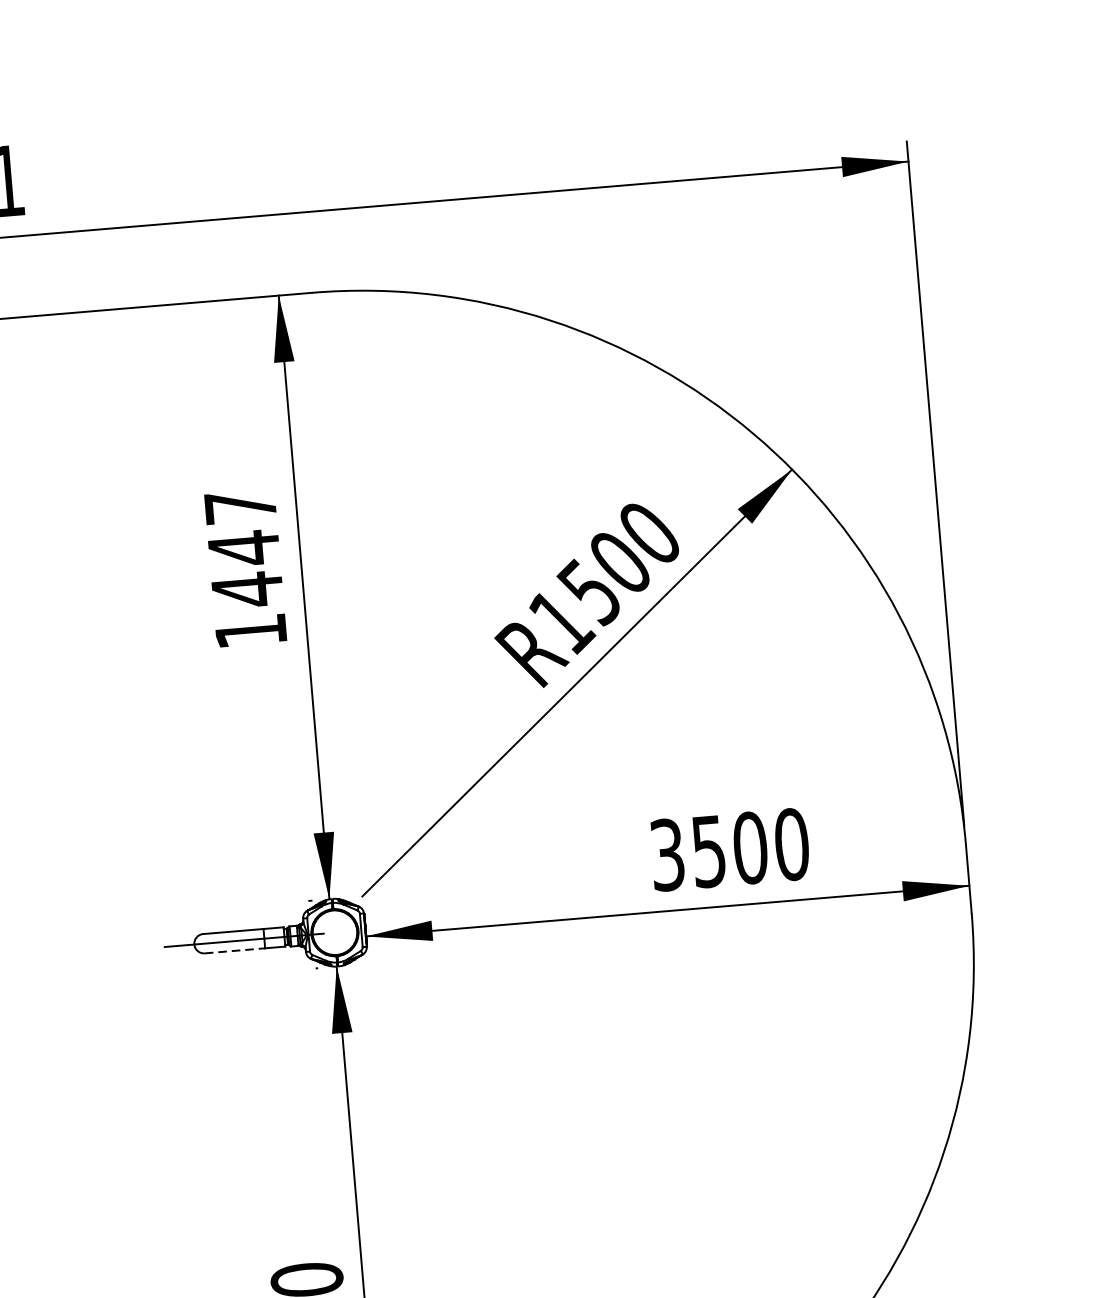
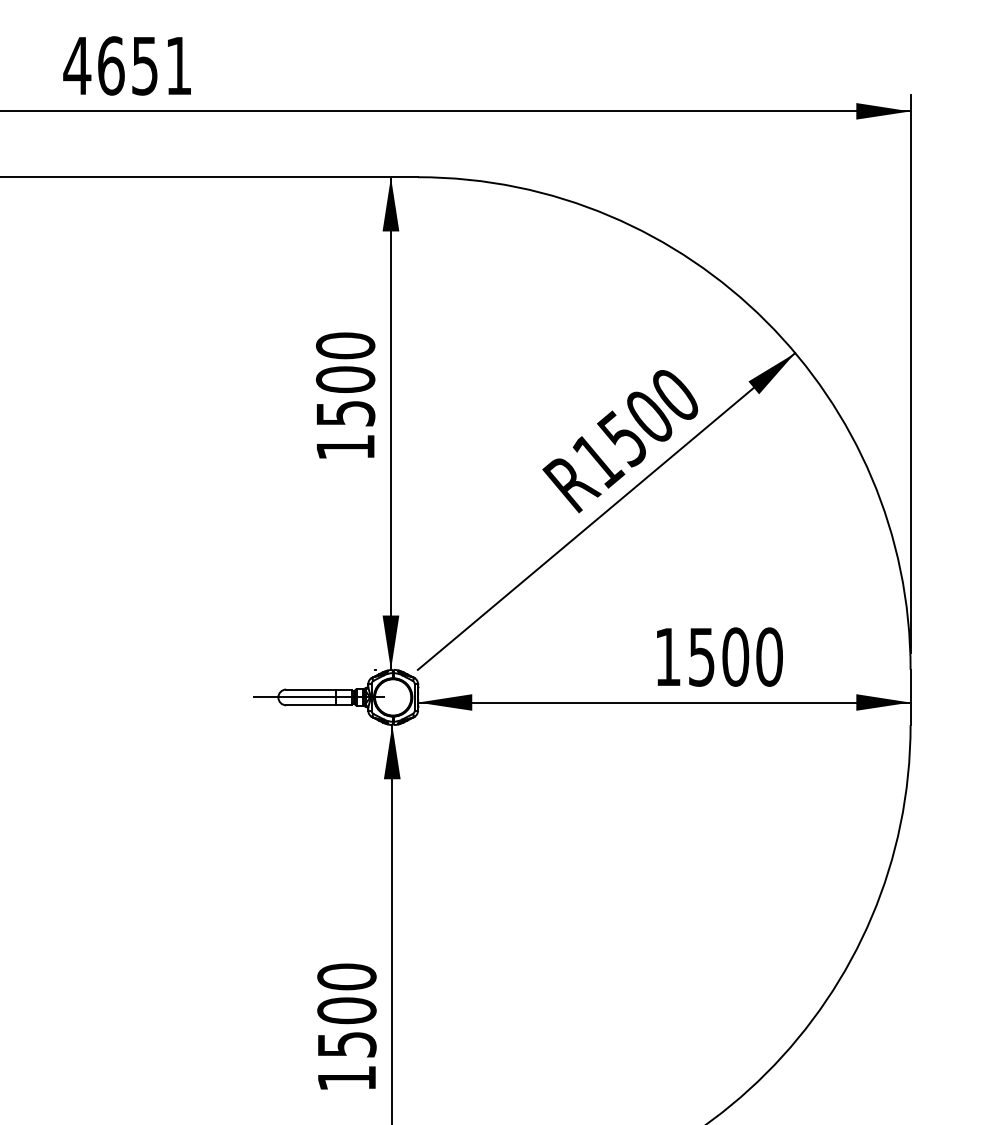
text: (243, 548) -> (345, 379), 1447 -> 1500
text: (666, 854) -> (667, 656), 3500 -> 1500
line: (234, 951) -> (310, 705), dashed -> solid

